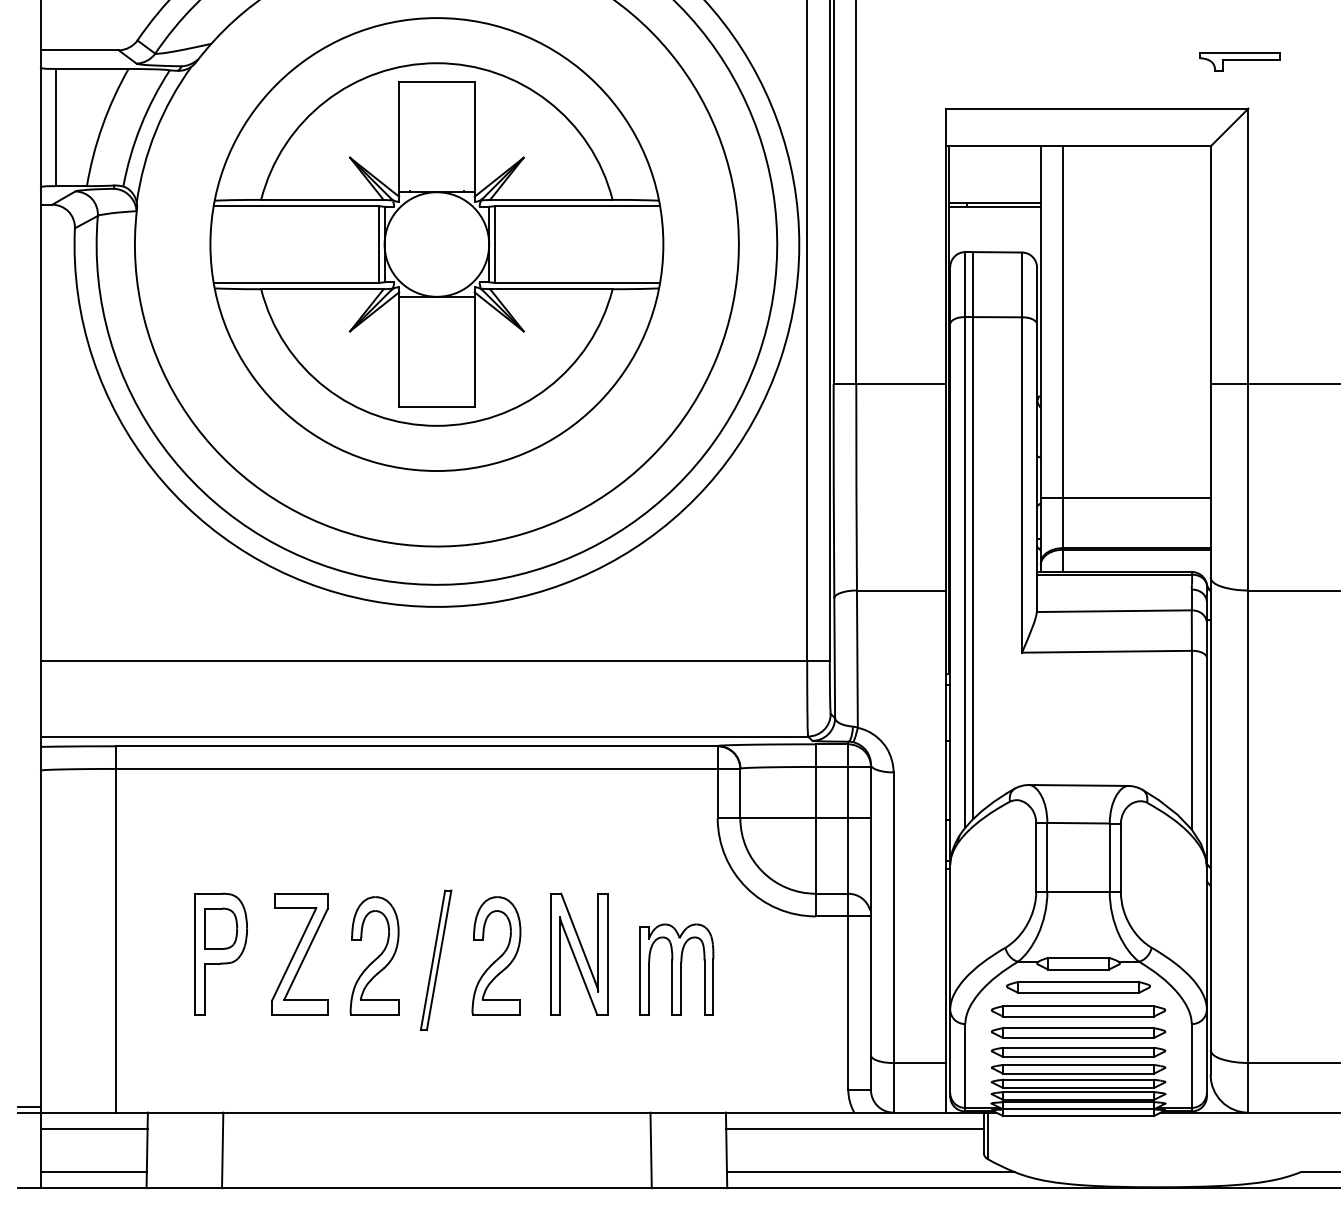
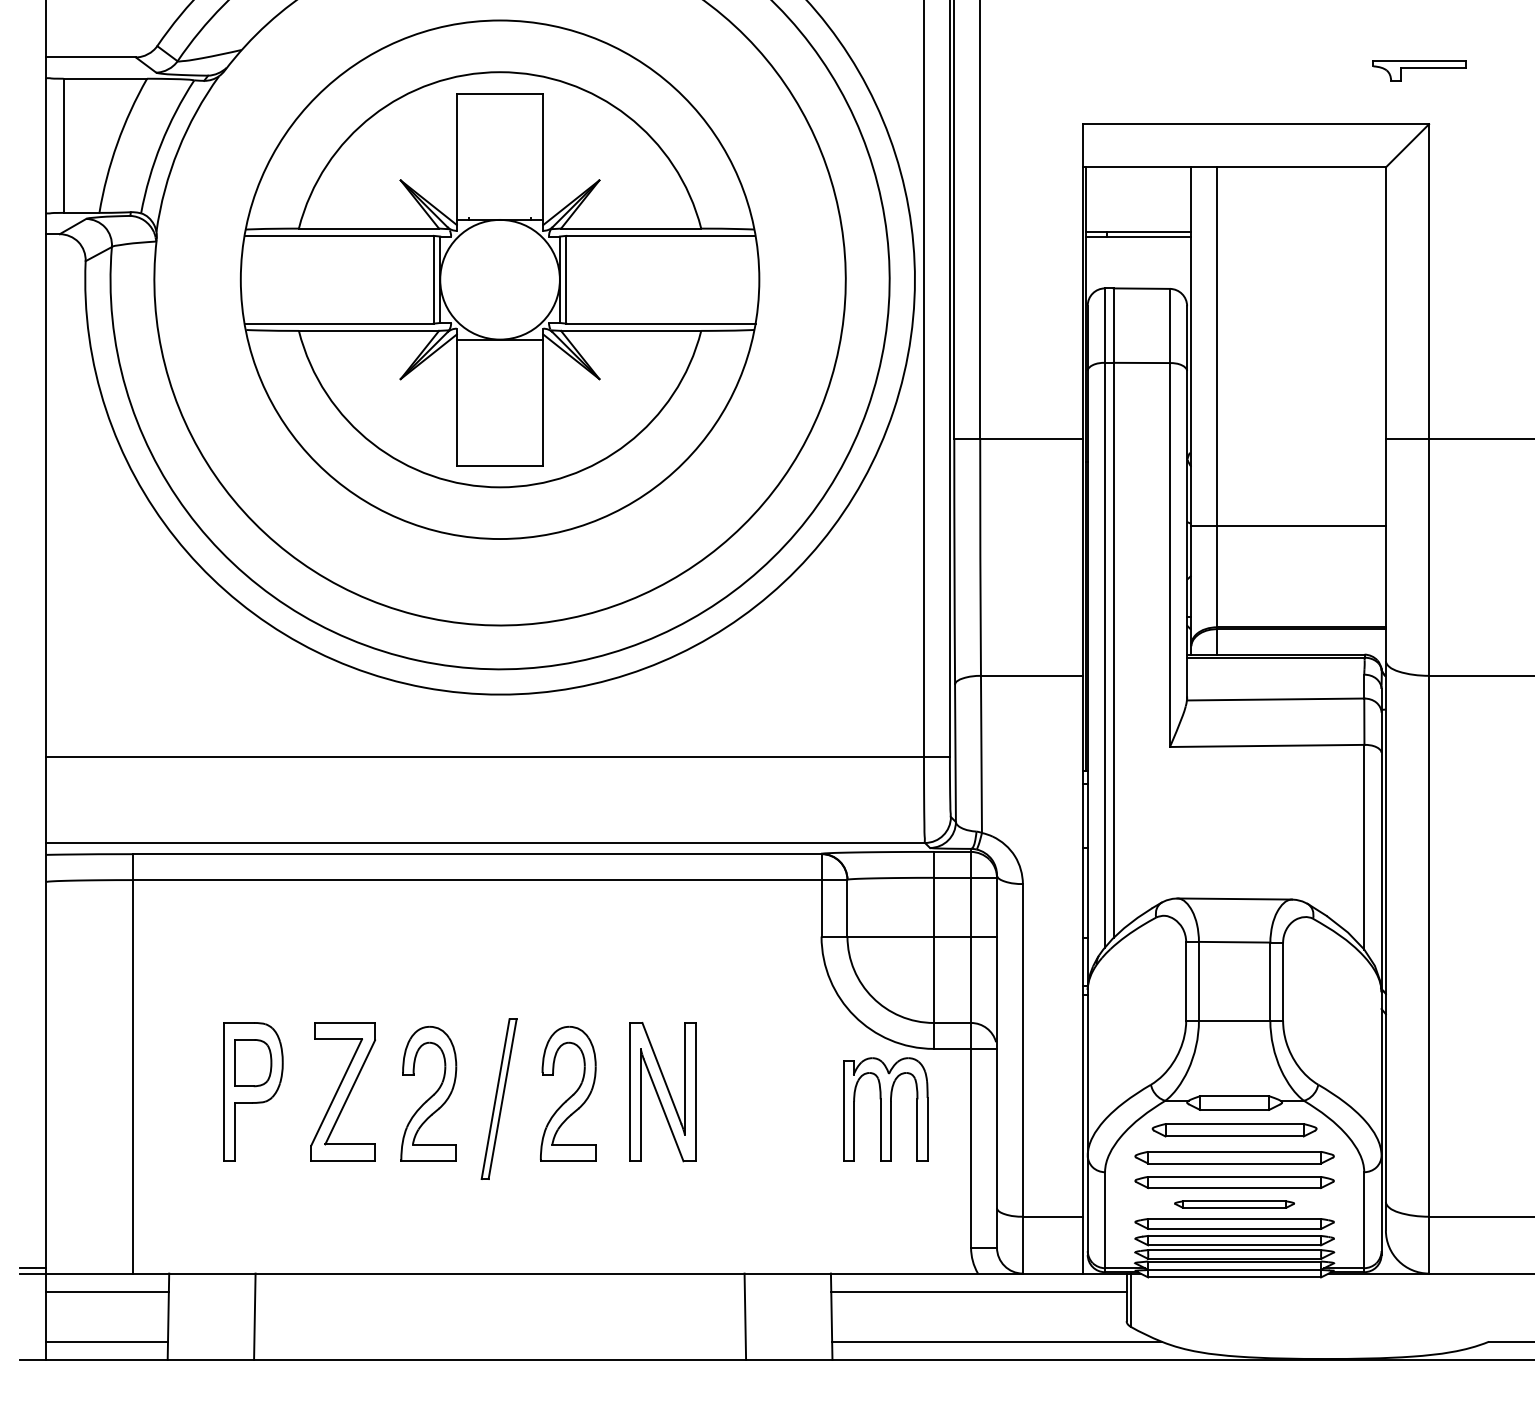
line: (1125, 498) -> (1288, 526), moved
part: (676, 969) -> (885, 1109), moved
part: (1078, 1052) -> (1234, 1204), size x0.6

